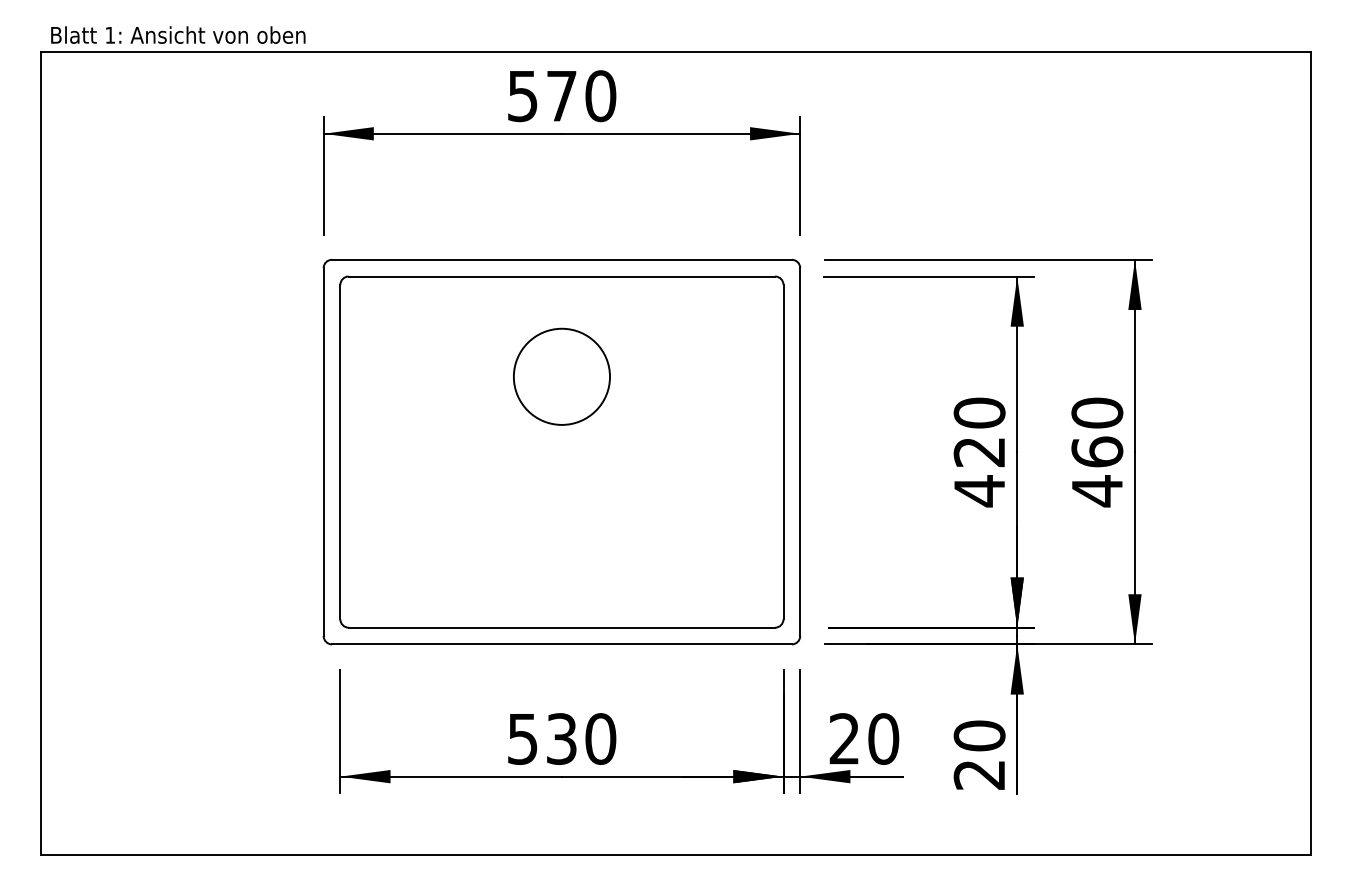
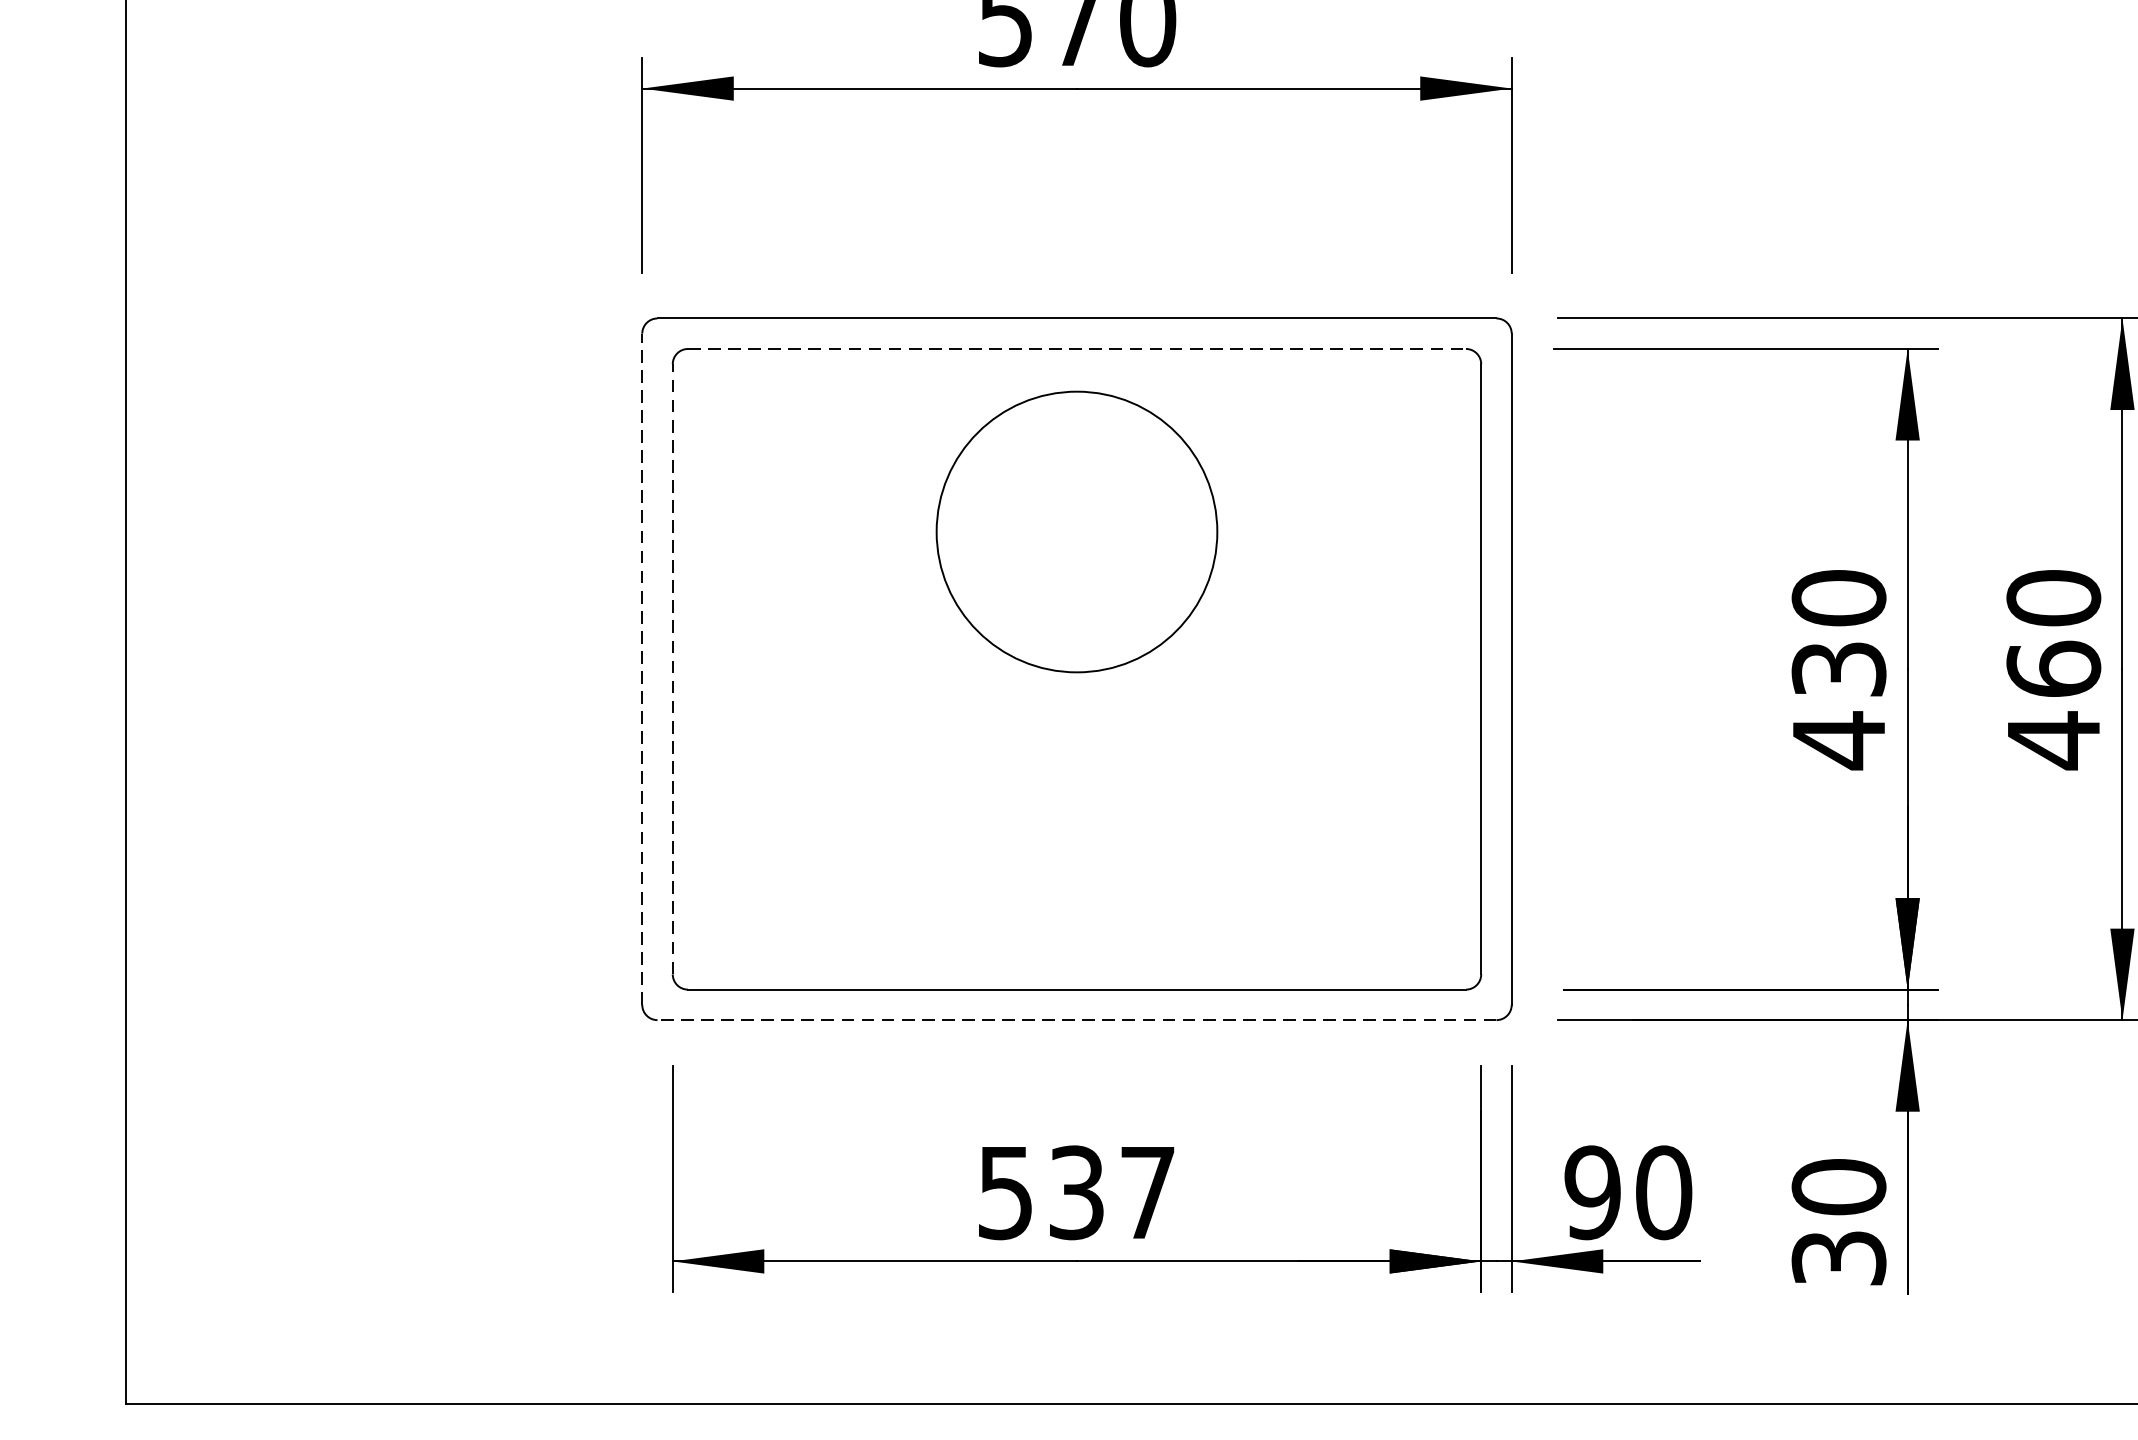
line: (562, 276) -> (1078, 348), solid -> dashed
circle: (561, 376) -> (1076, 531), size x1.6
line: (340, 451) -> (672, 668), solid -> dashed
line: (323, 452) -> (641, 670), solid -> dashed
text: (979, 452) -> (1838, 670), 420 -> 430
line: (561, 644) -> (1076, 1020), solid -> dashed
text: (600, 738) -> (1147, 1191), 530 -> 537
text: (844, 738) -> (1592, 1191), 20 -> 90
text: (979, 774) -> (1838, 1257), 20 -> 30

